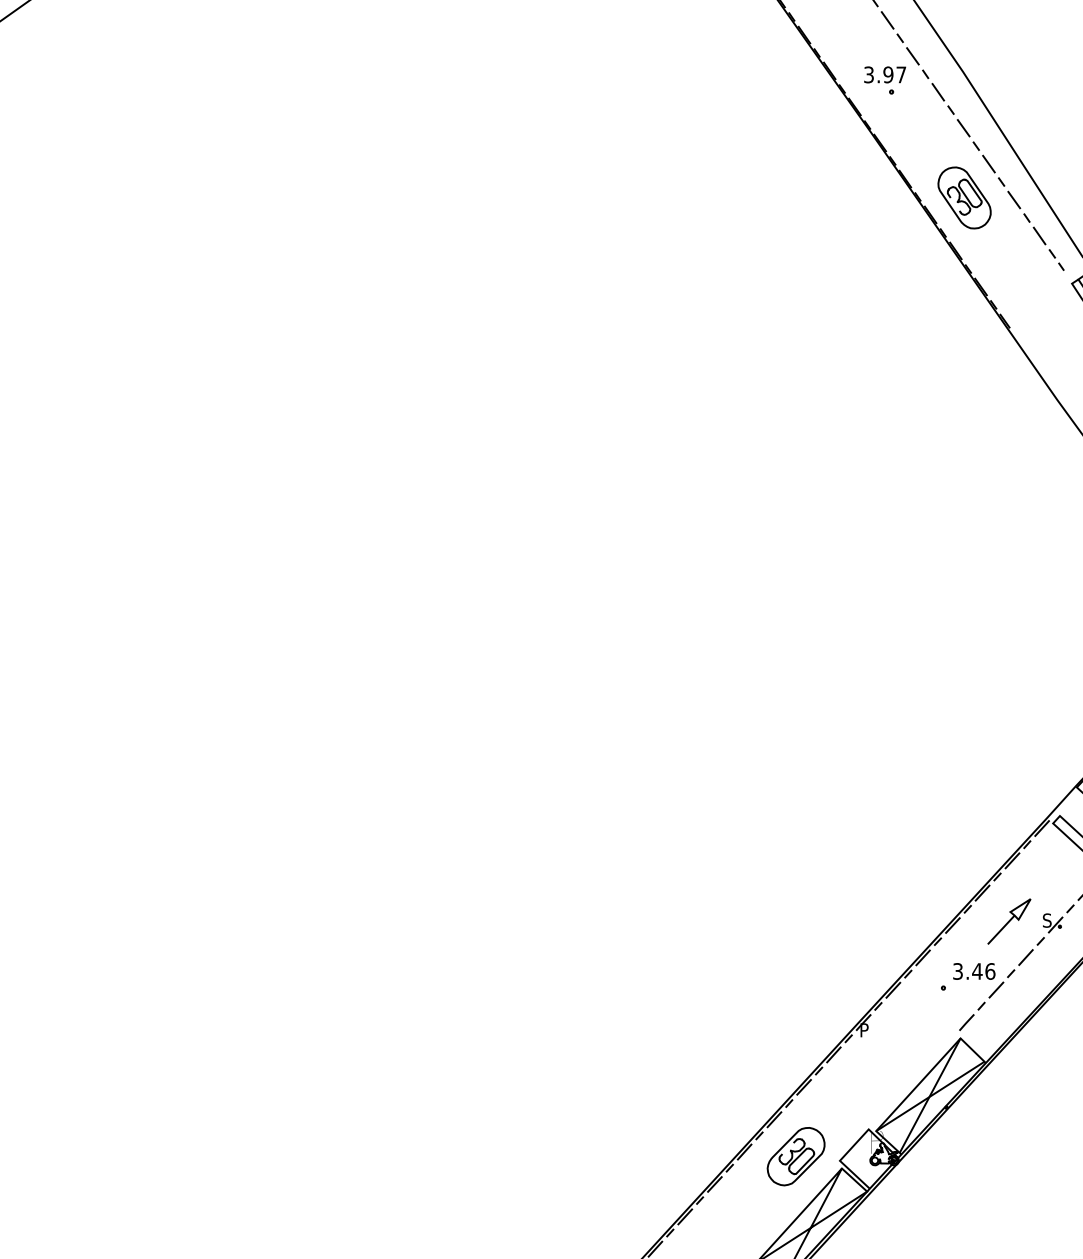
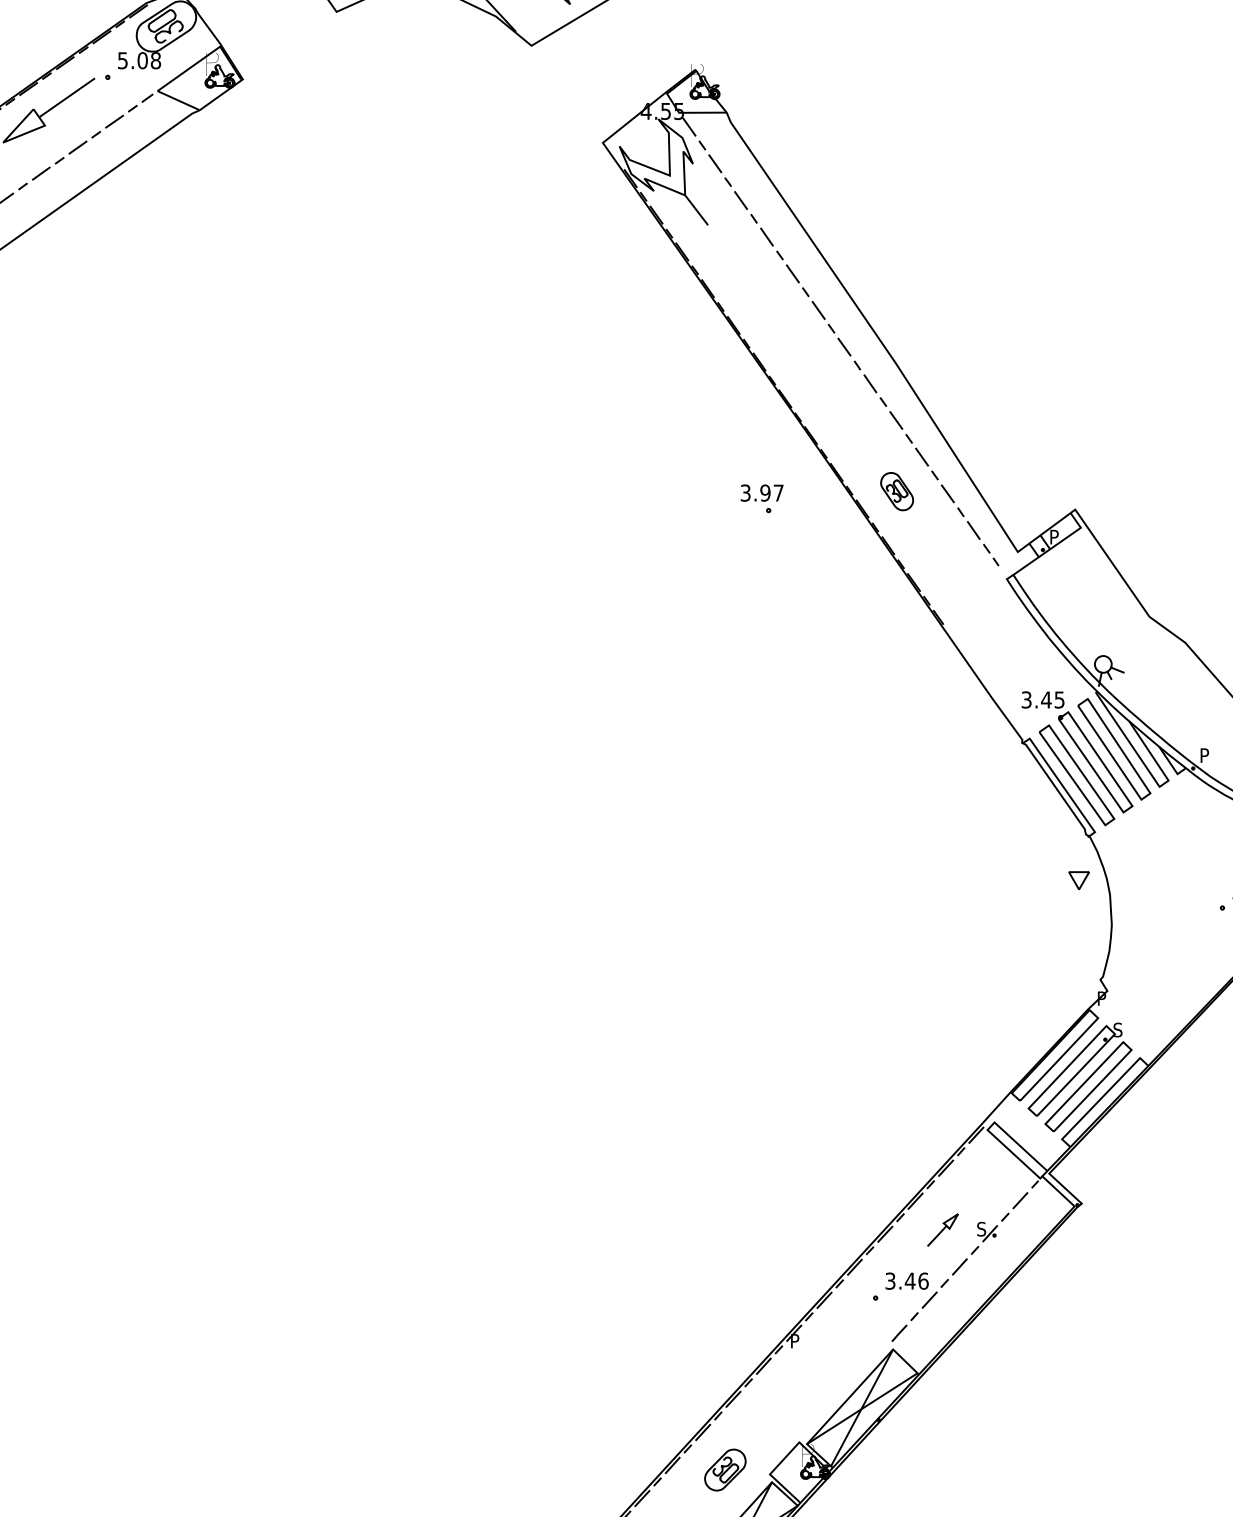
part: (884, 80) -> (761, 498), moved
part: (963, 197) -> (896, 491), size x0.6
part: (1008, 920) -> (942, 1229), size x0.7
part: (796, 1156) -> (725, 1469), size x0.7

